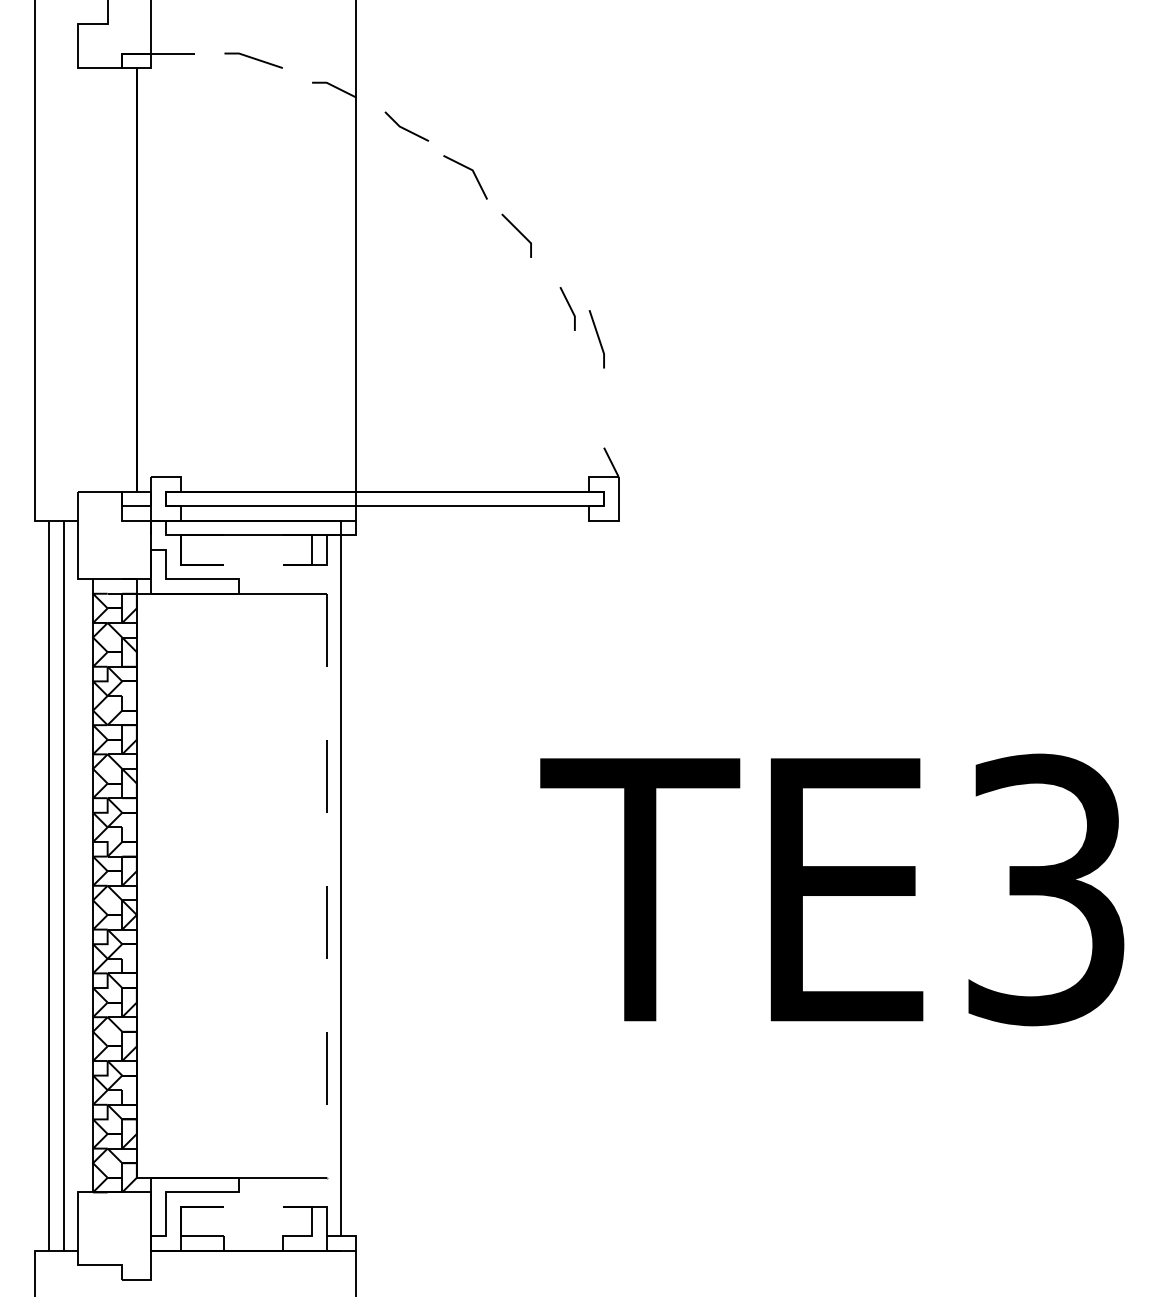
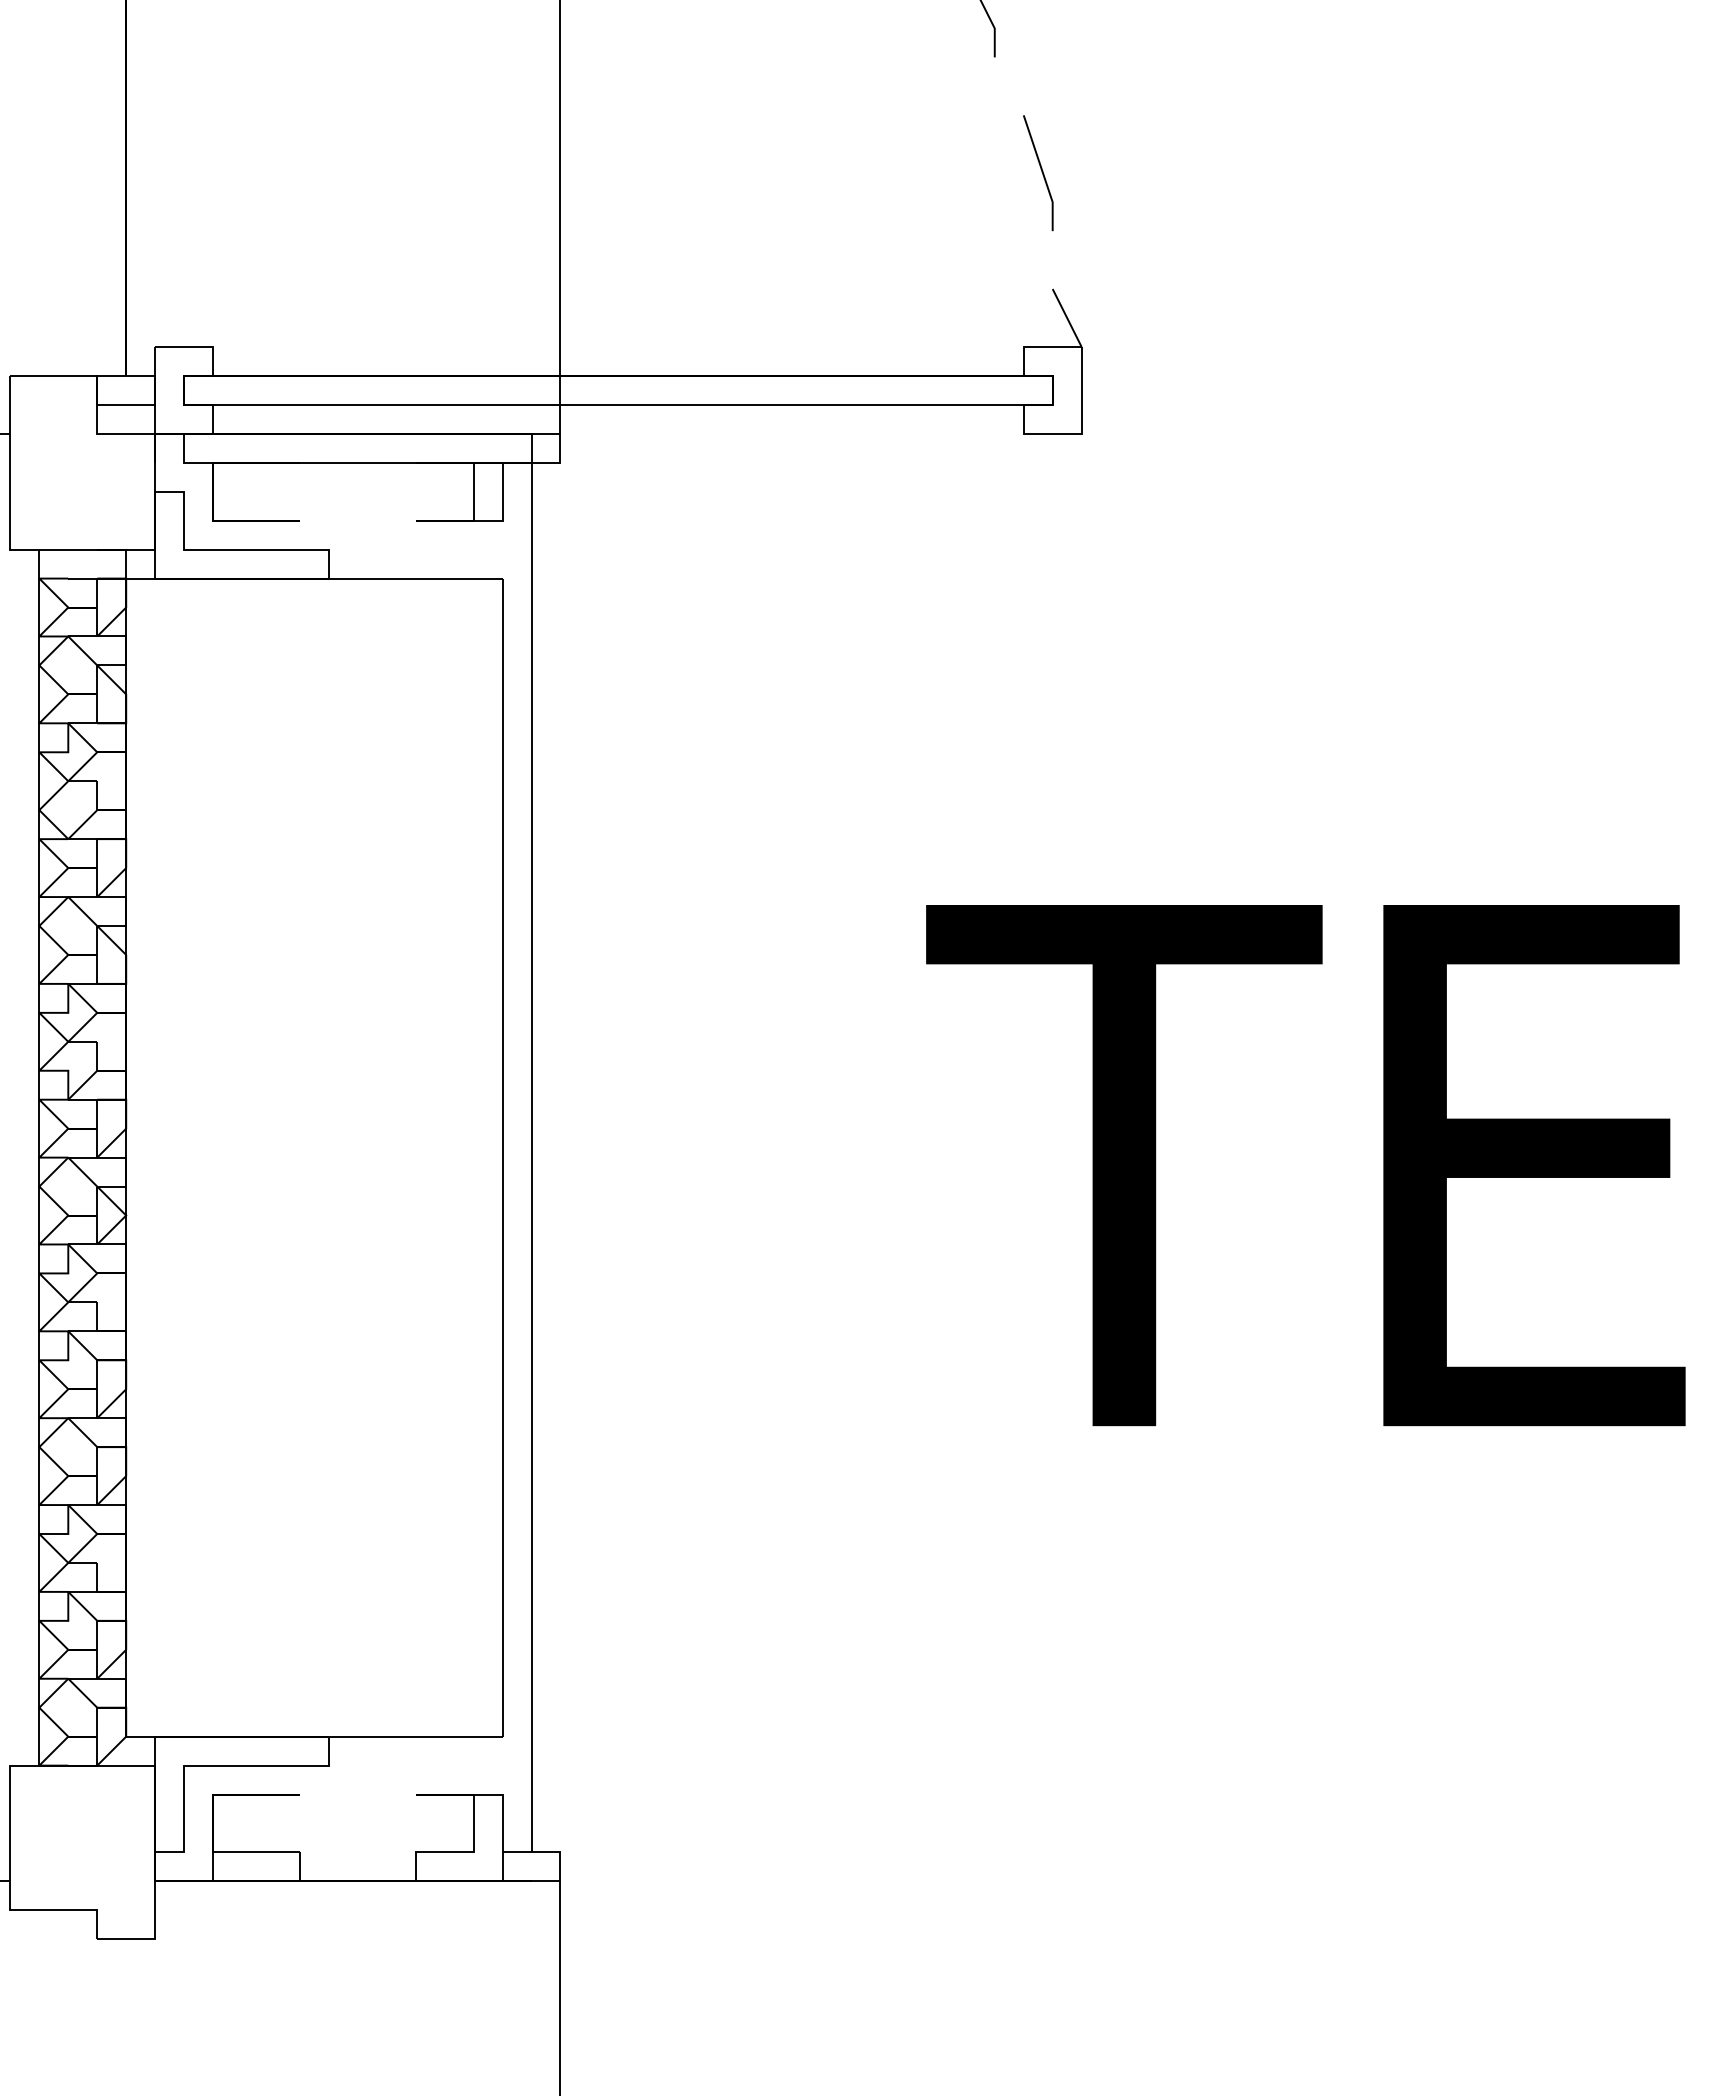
line: (598, 339) -> (1041, 173), moved
line: (326, 886) -> (502, 1159), dashed -> solid

